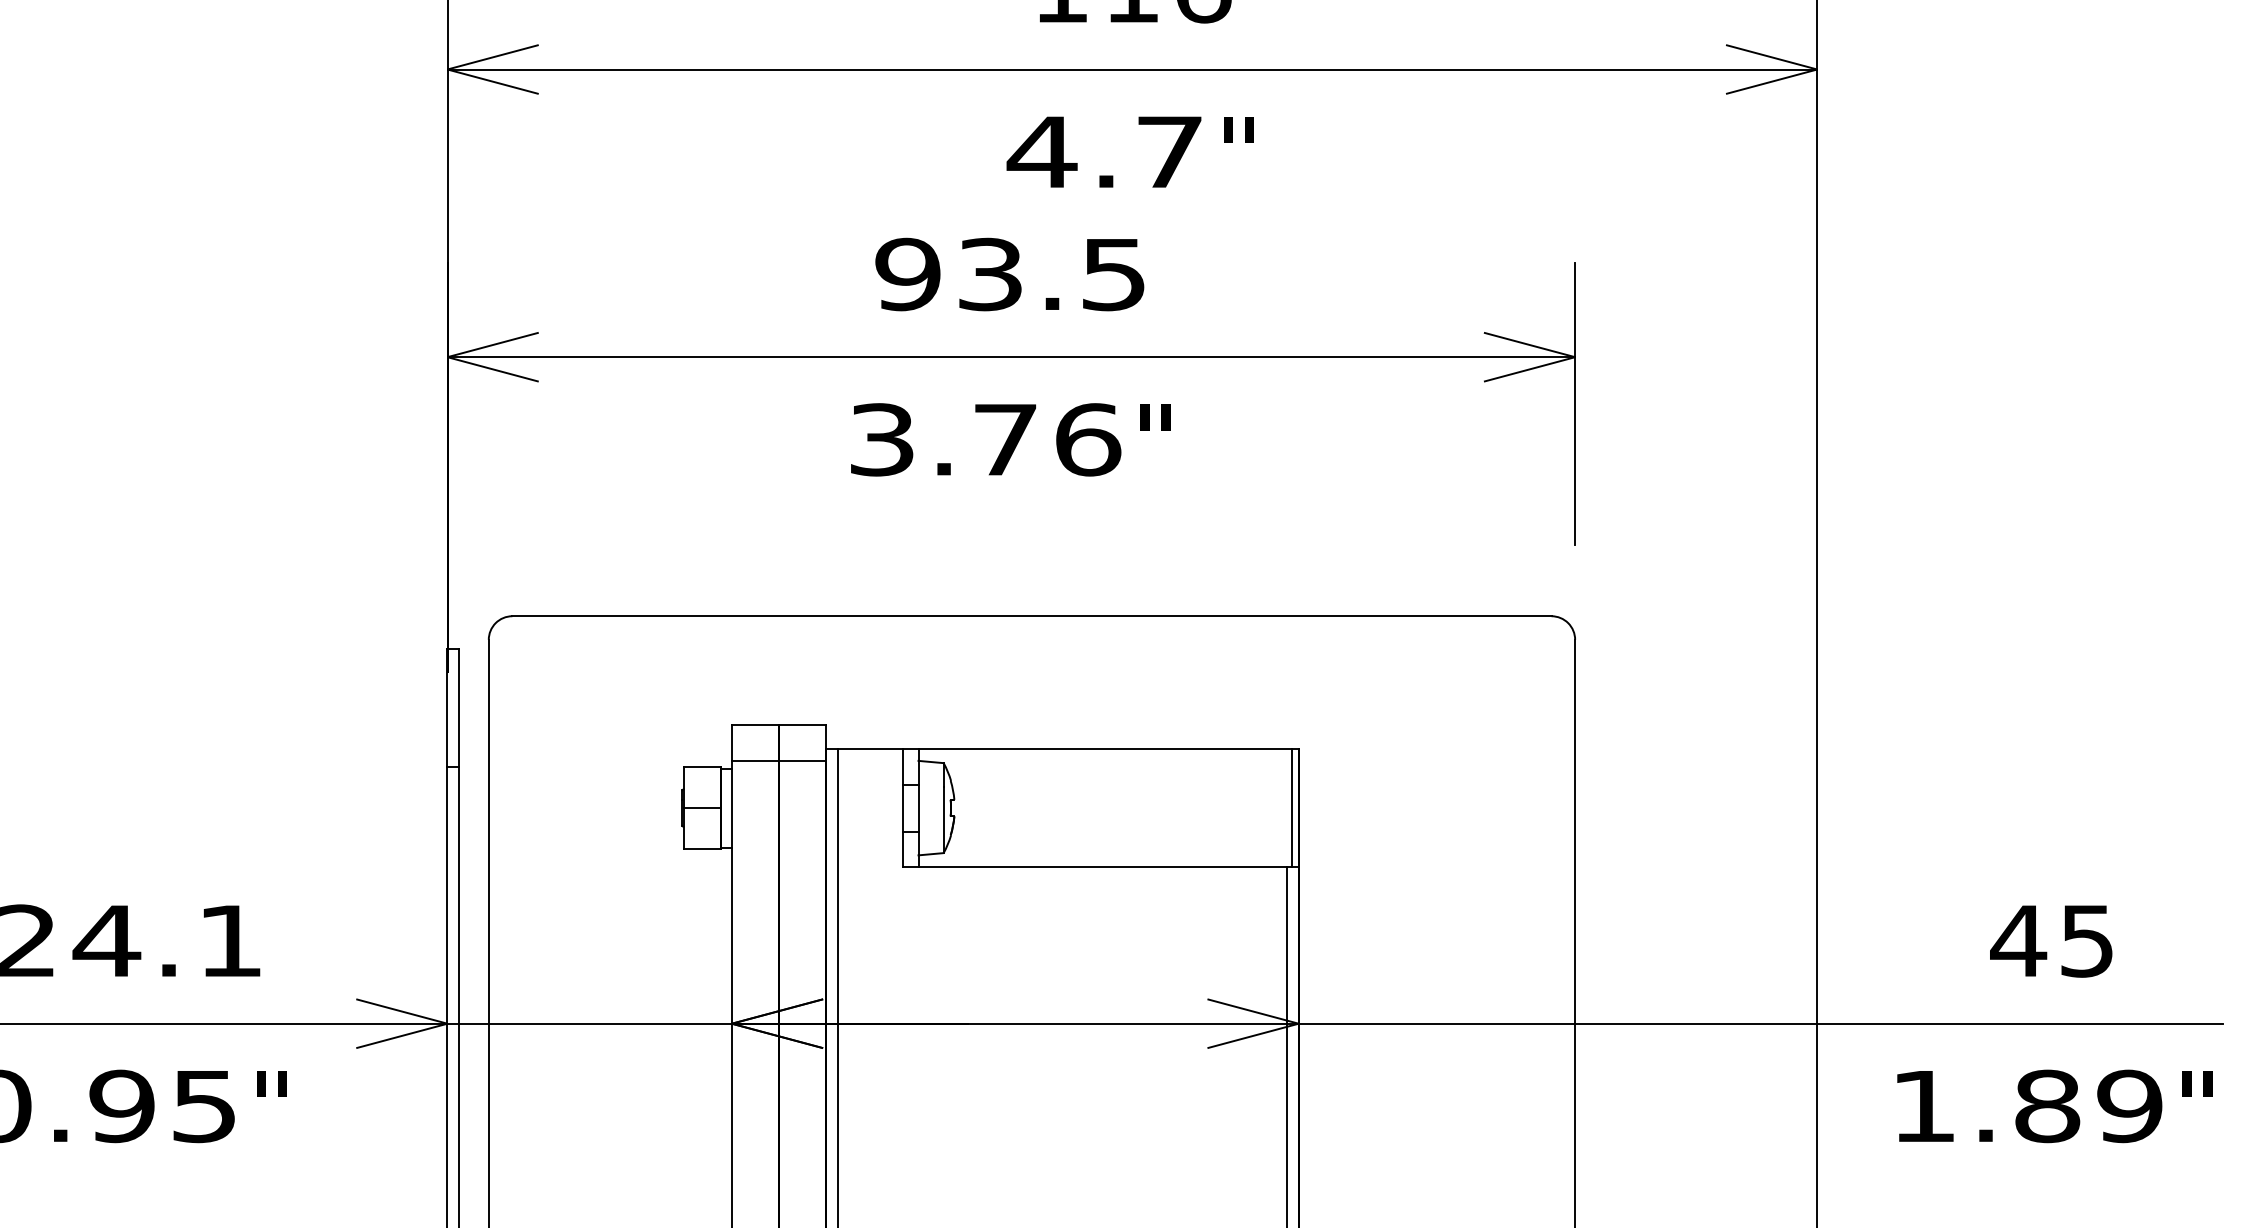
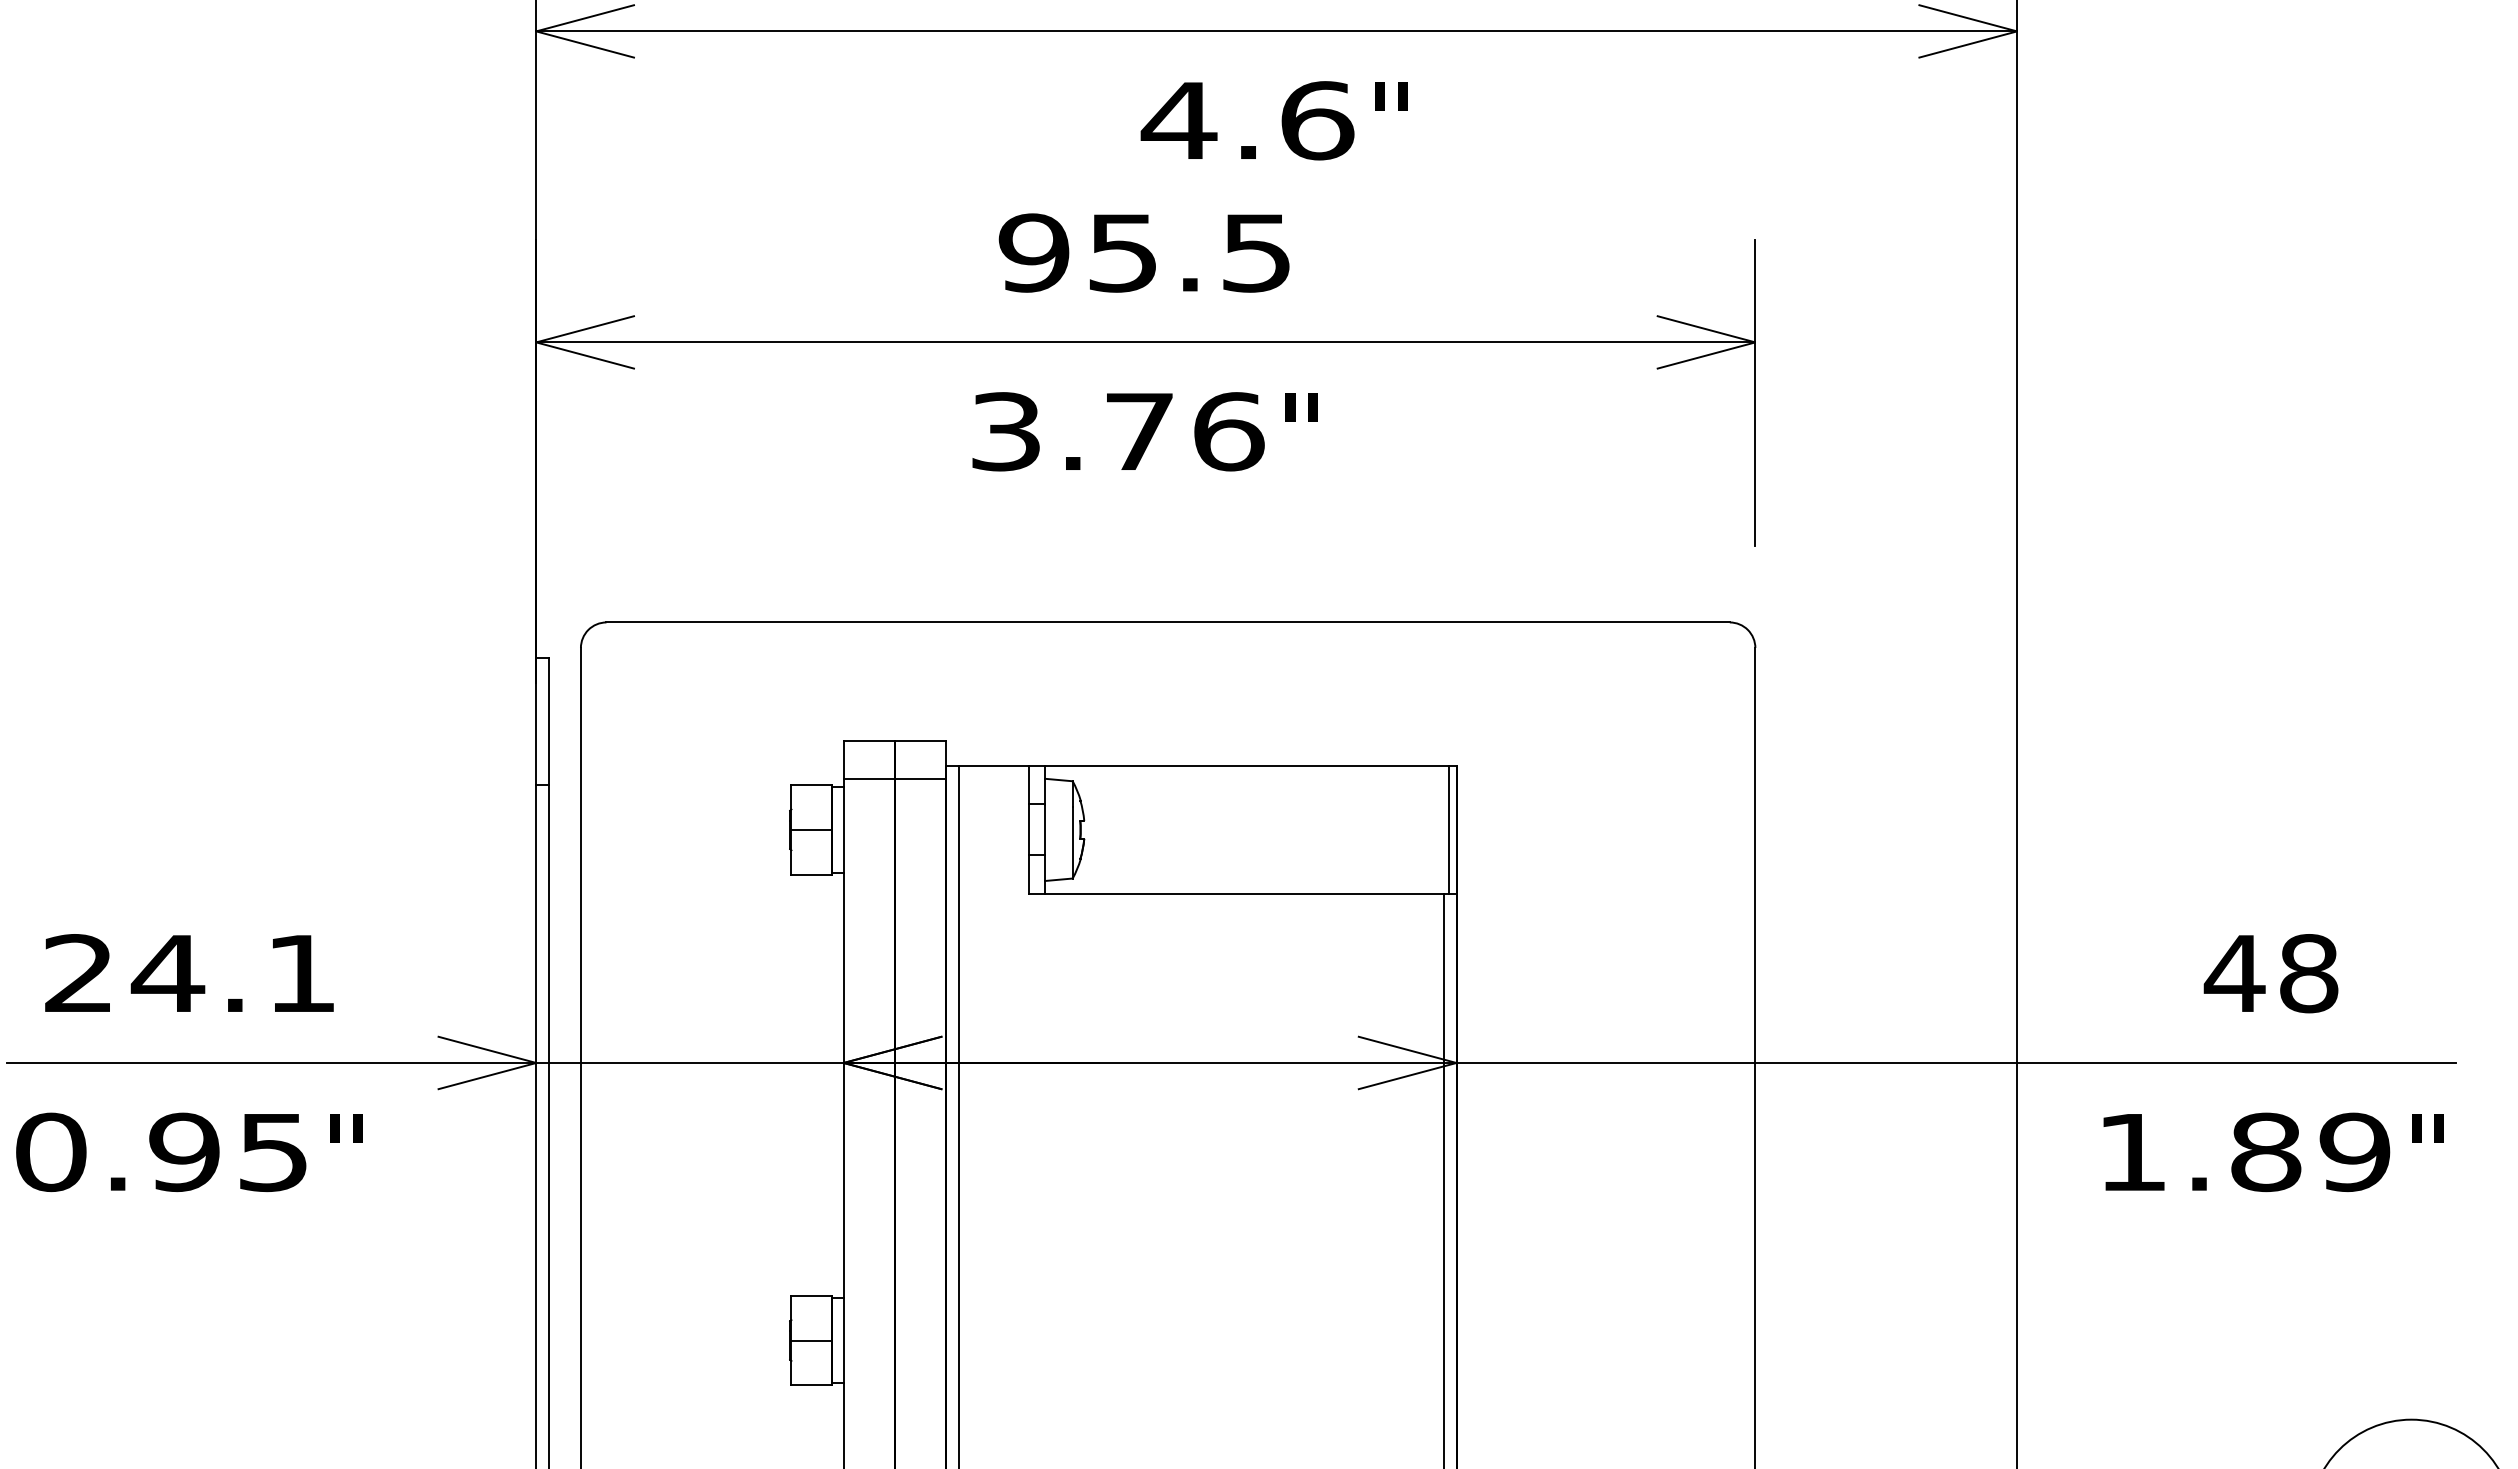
text: (1170, 151) -> (1317, 120), 4.7 -> 4.6
text: (989, 274) -> (1122, 252), 93.5 -> 95.5
text: (2087, 940) -> (2309, 973), 45 -> 48

